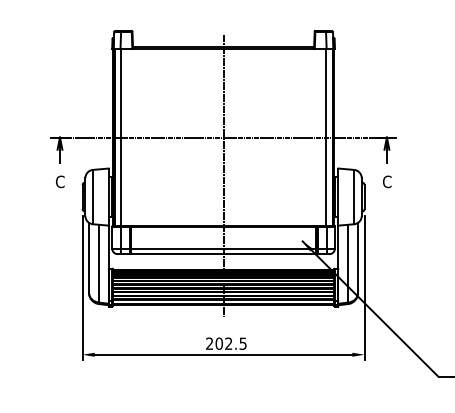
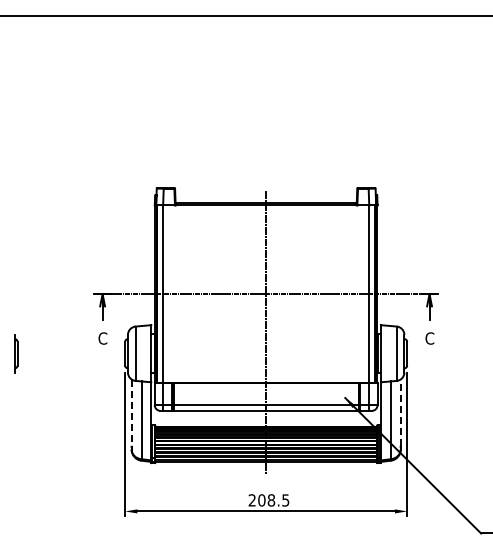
line: (357, 255) -> (400, 412), solid -> dashed
line: (88, 256) -> (131, 413), solid -> dashed
text: (228, 343) -> (271, 500), 202.5 -> 208.5

